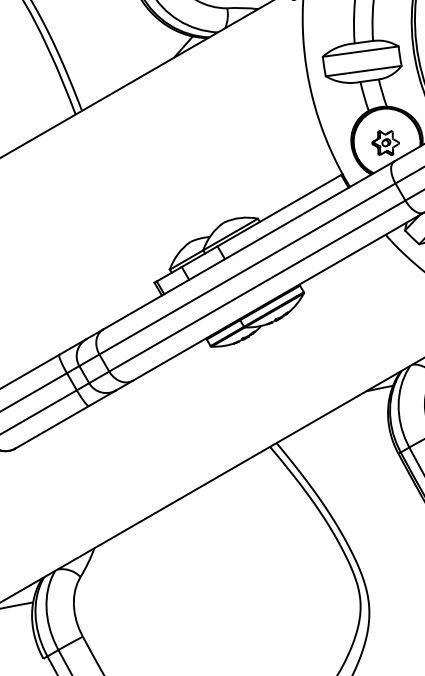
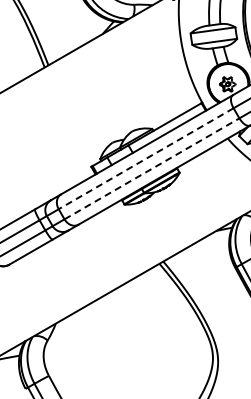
line: (248, 268) -> (146, 158), solid -> dashed
line: (256, 285) -> (151, 168), solid -> dashed

